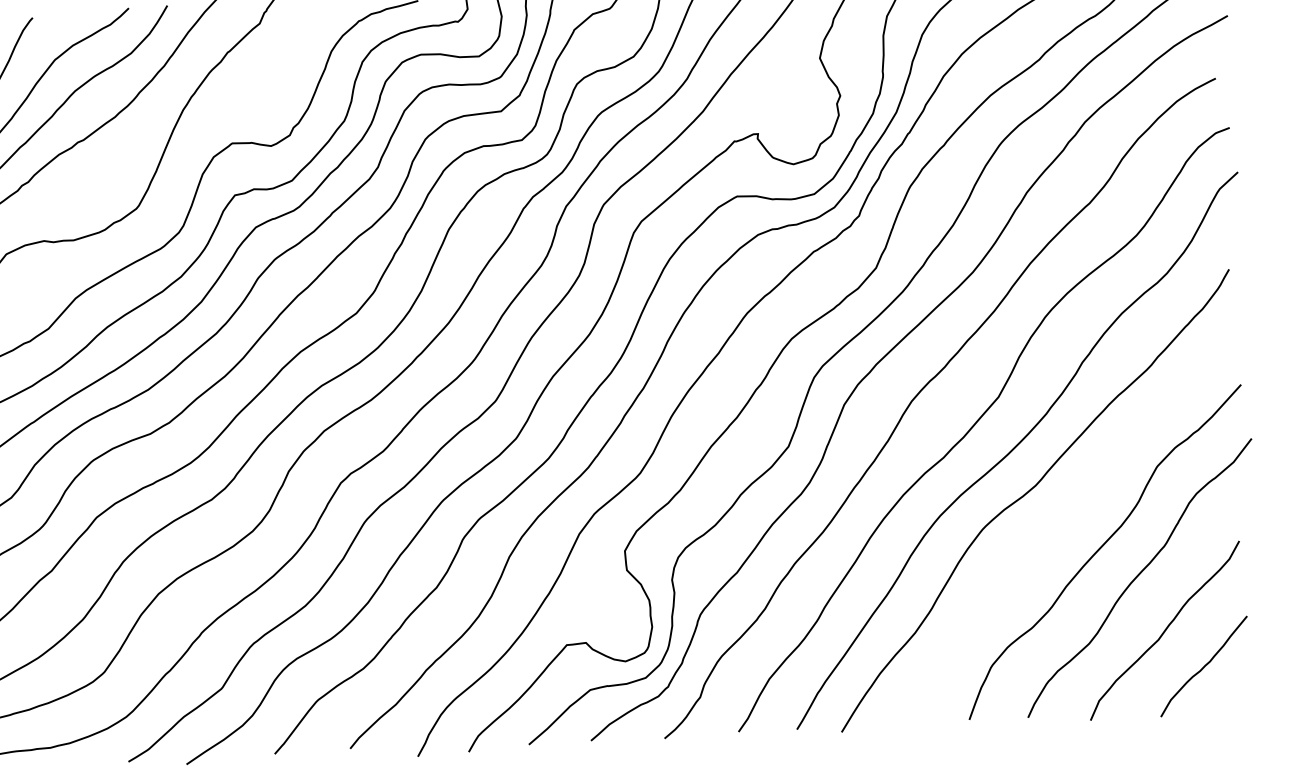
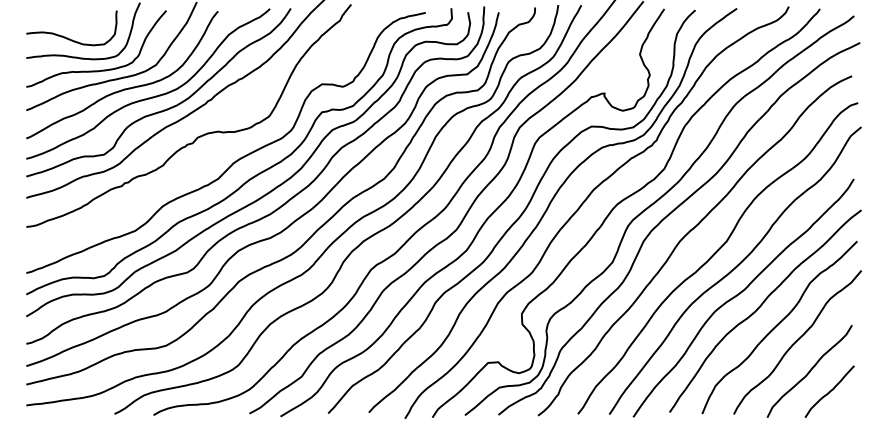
curve: (1069, 514) -> (761, 306), added

